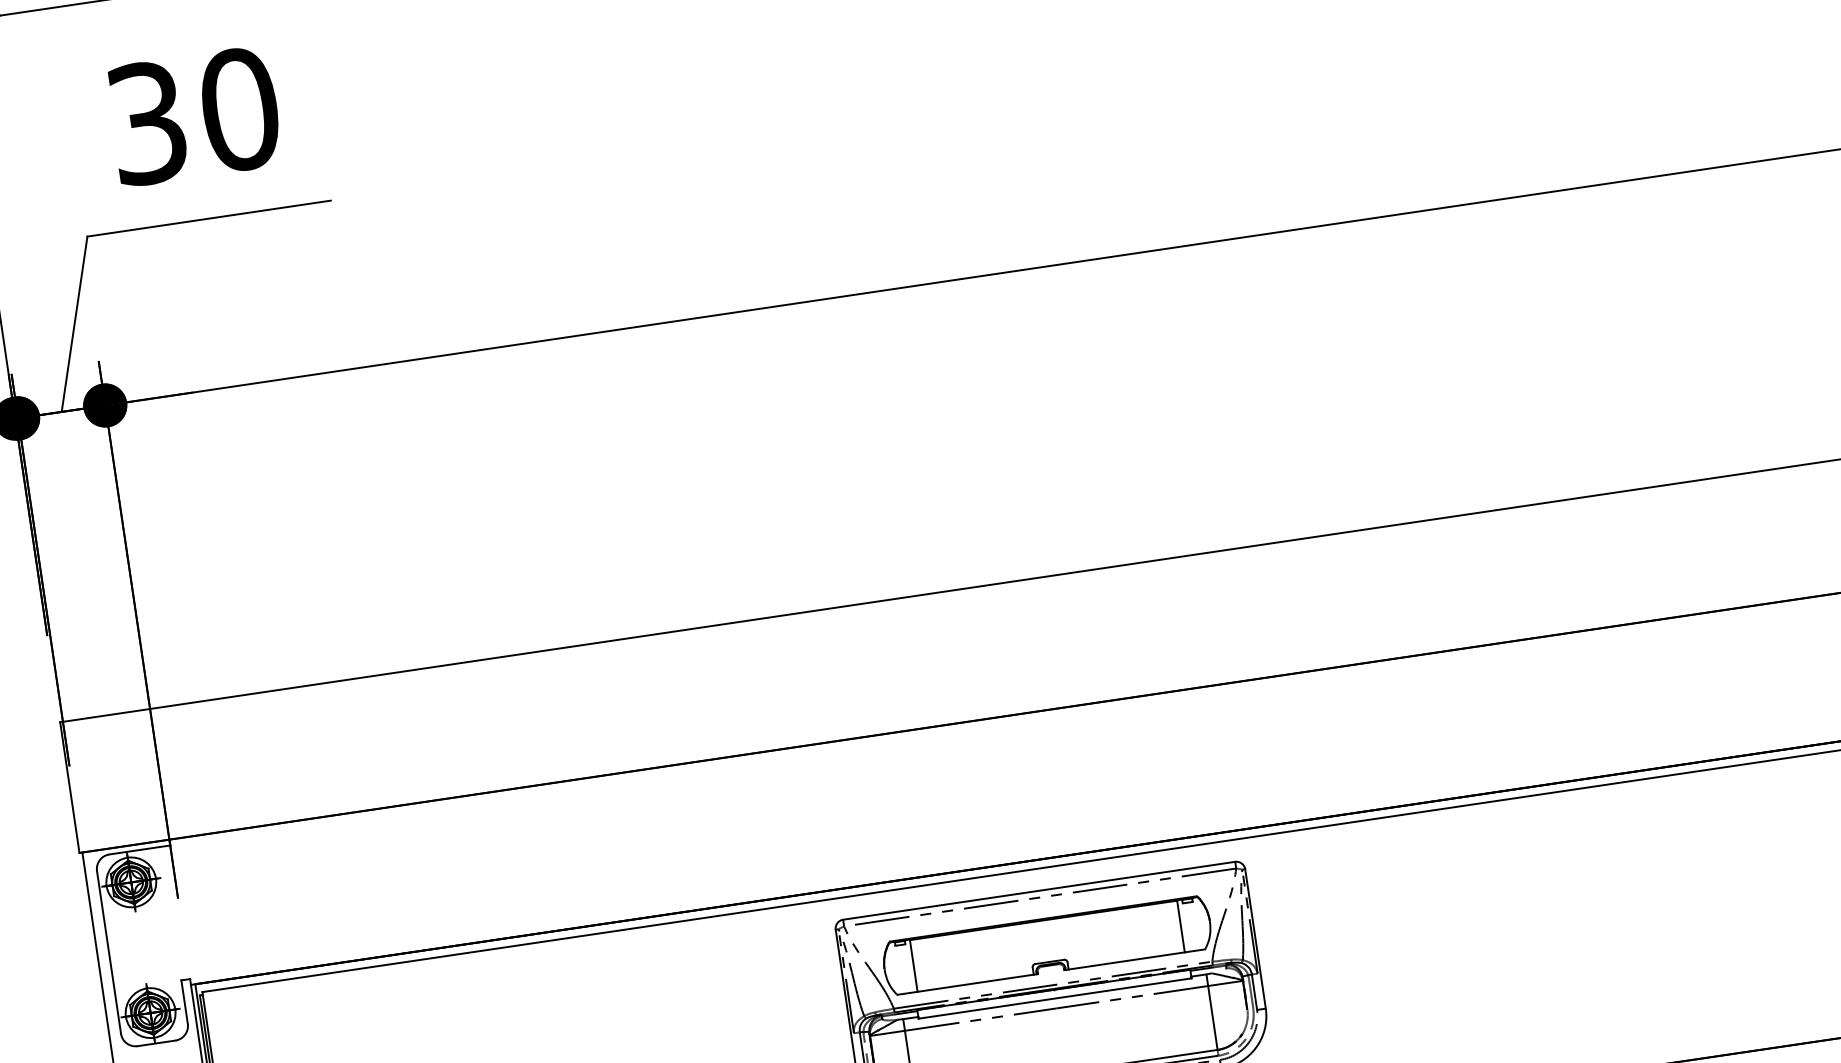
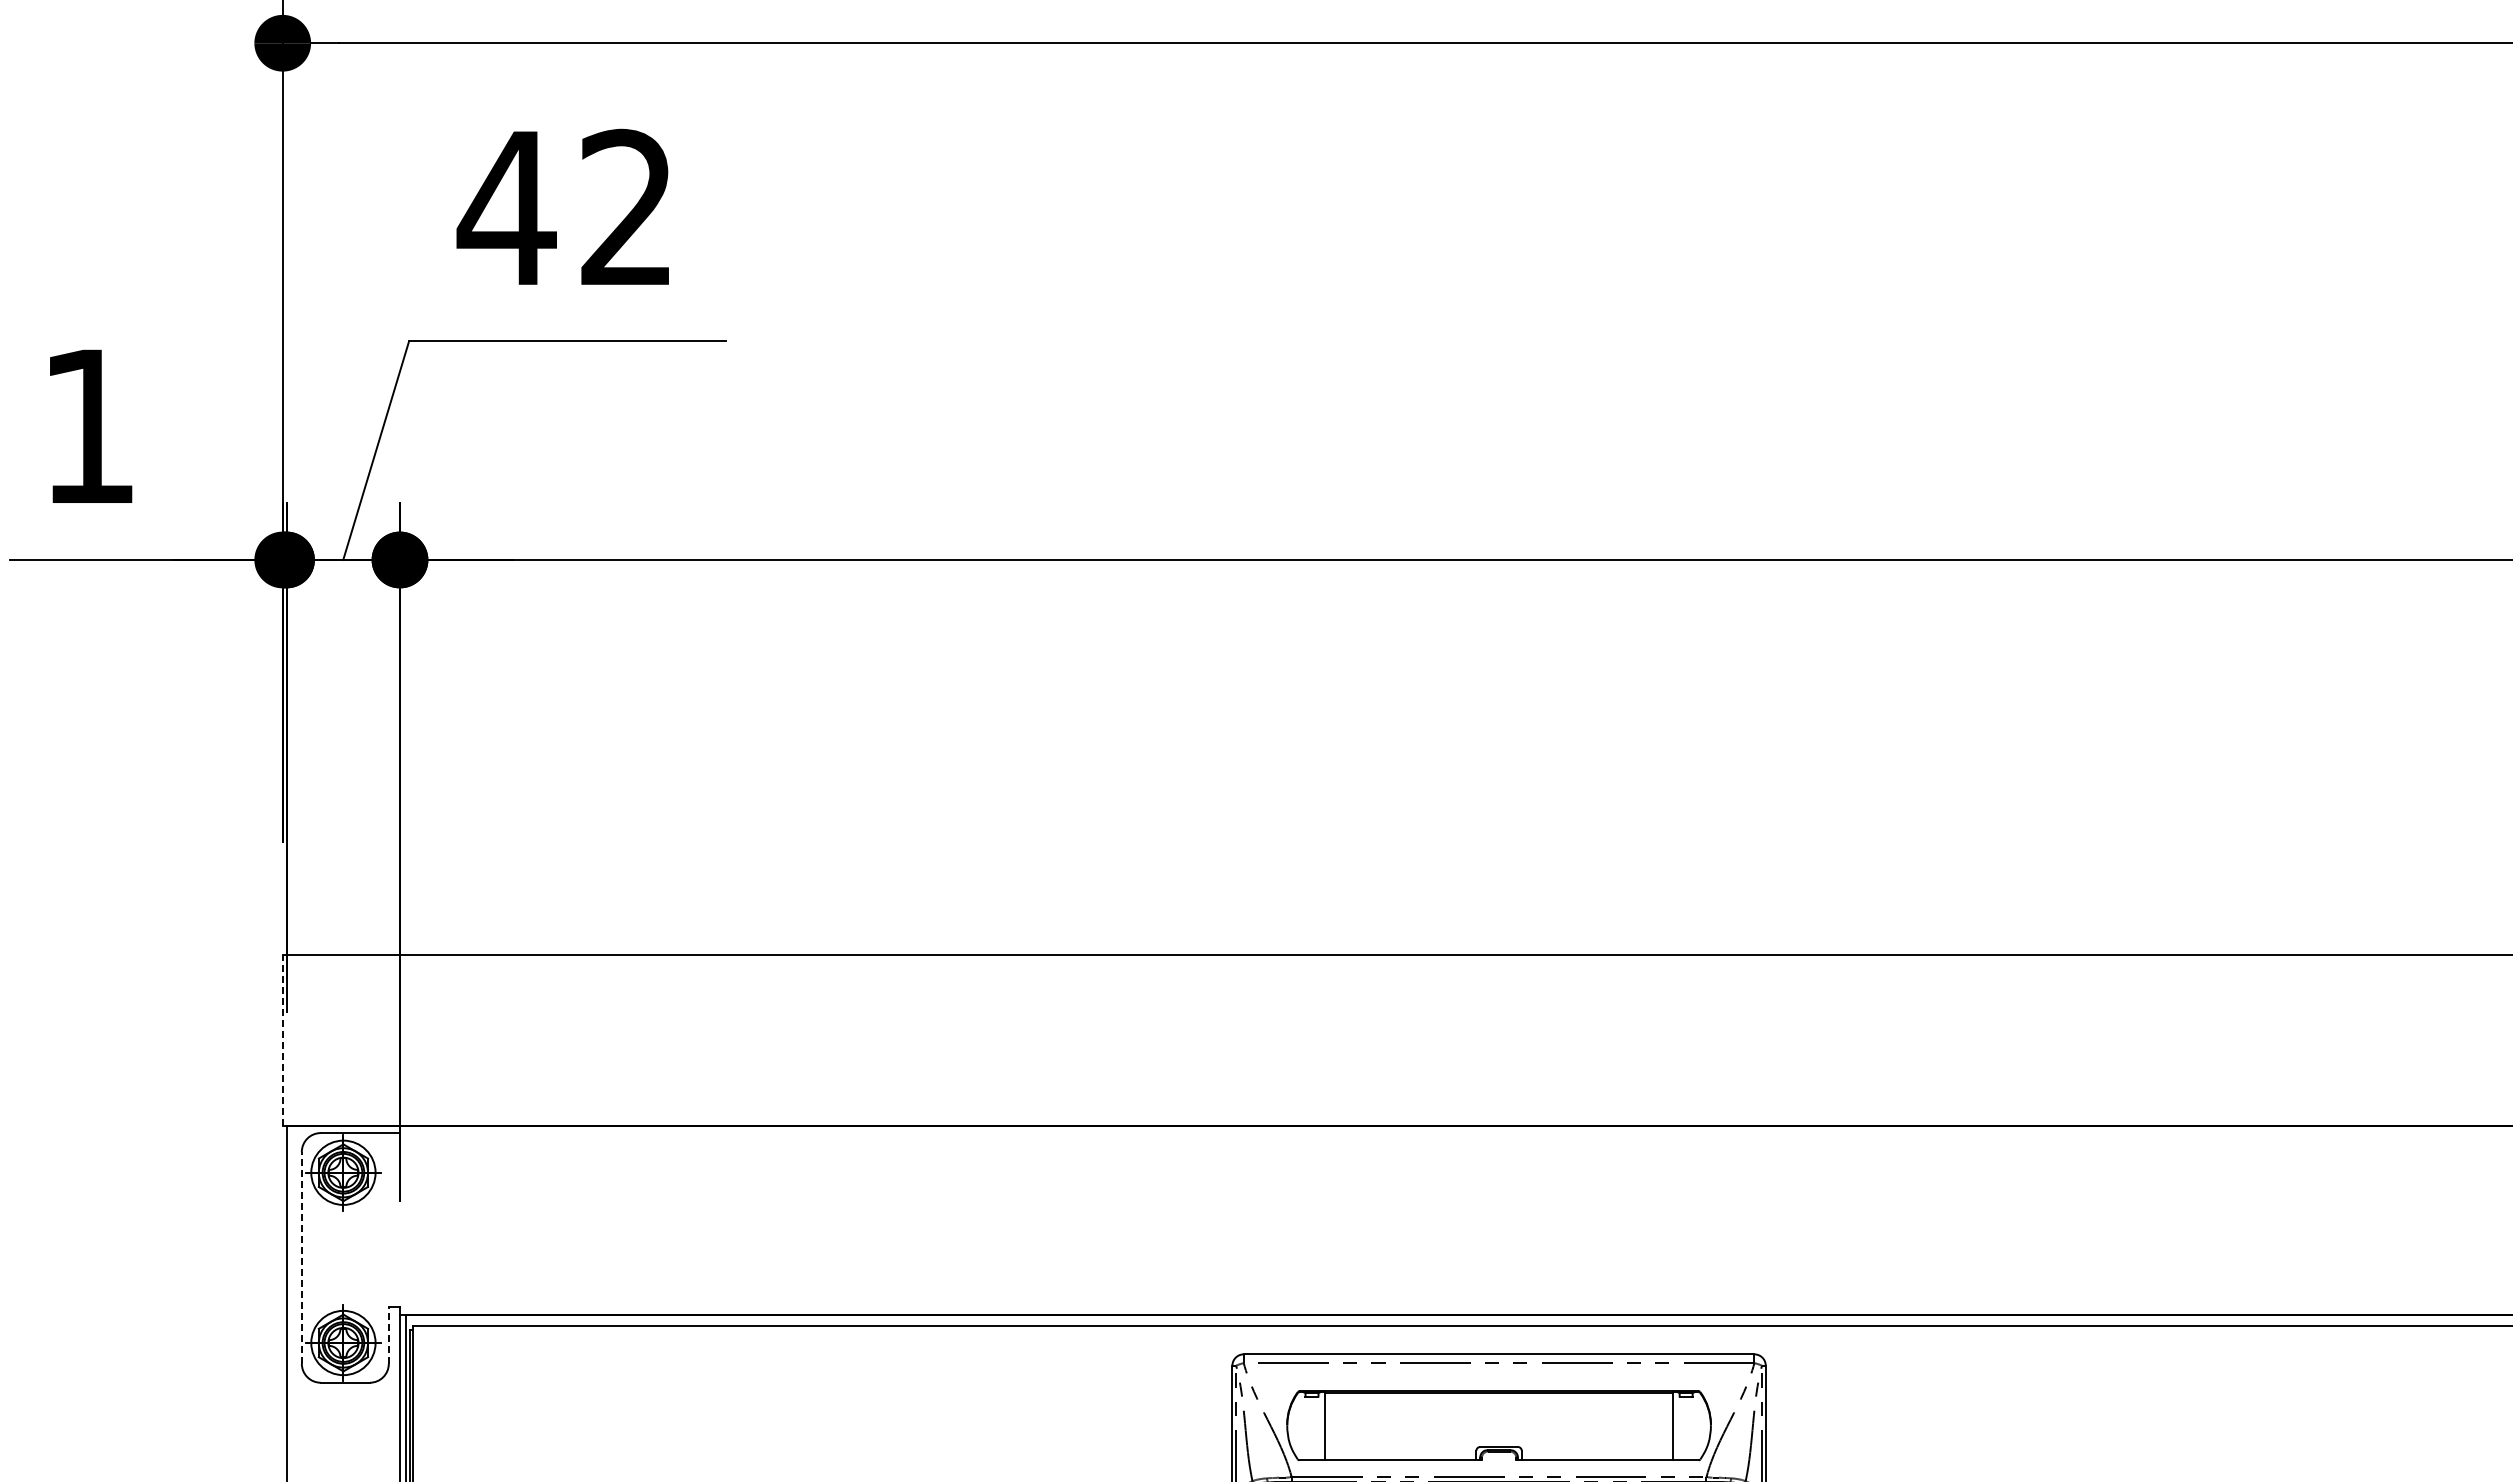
text: (192, 116) -> (565, 207), 30 -> 42
line: (69, 786) -> (282, 1039), solid -> dashed
line: (108, 952) -> (301, 1257), solid -> dashed
line: (184, 1001) -> (388, 1334), solid -> dashed

